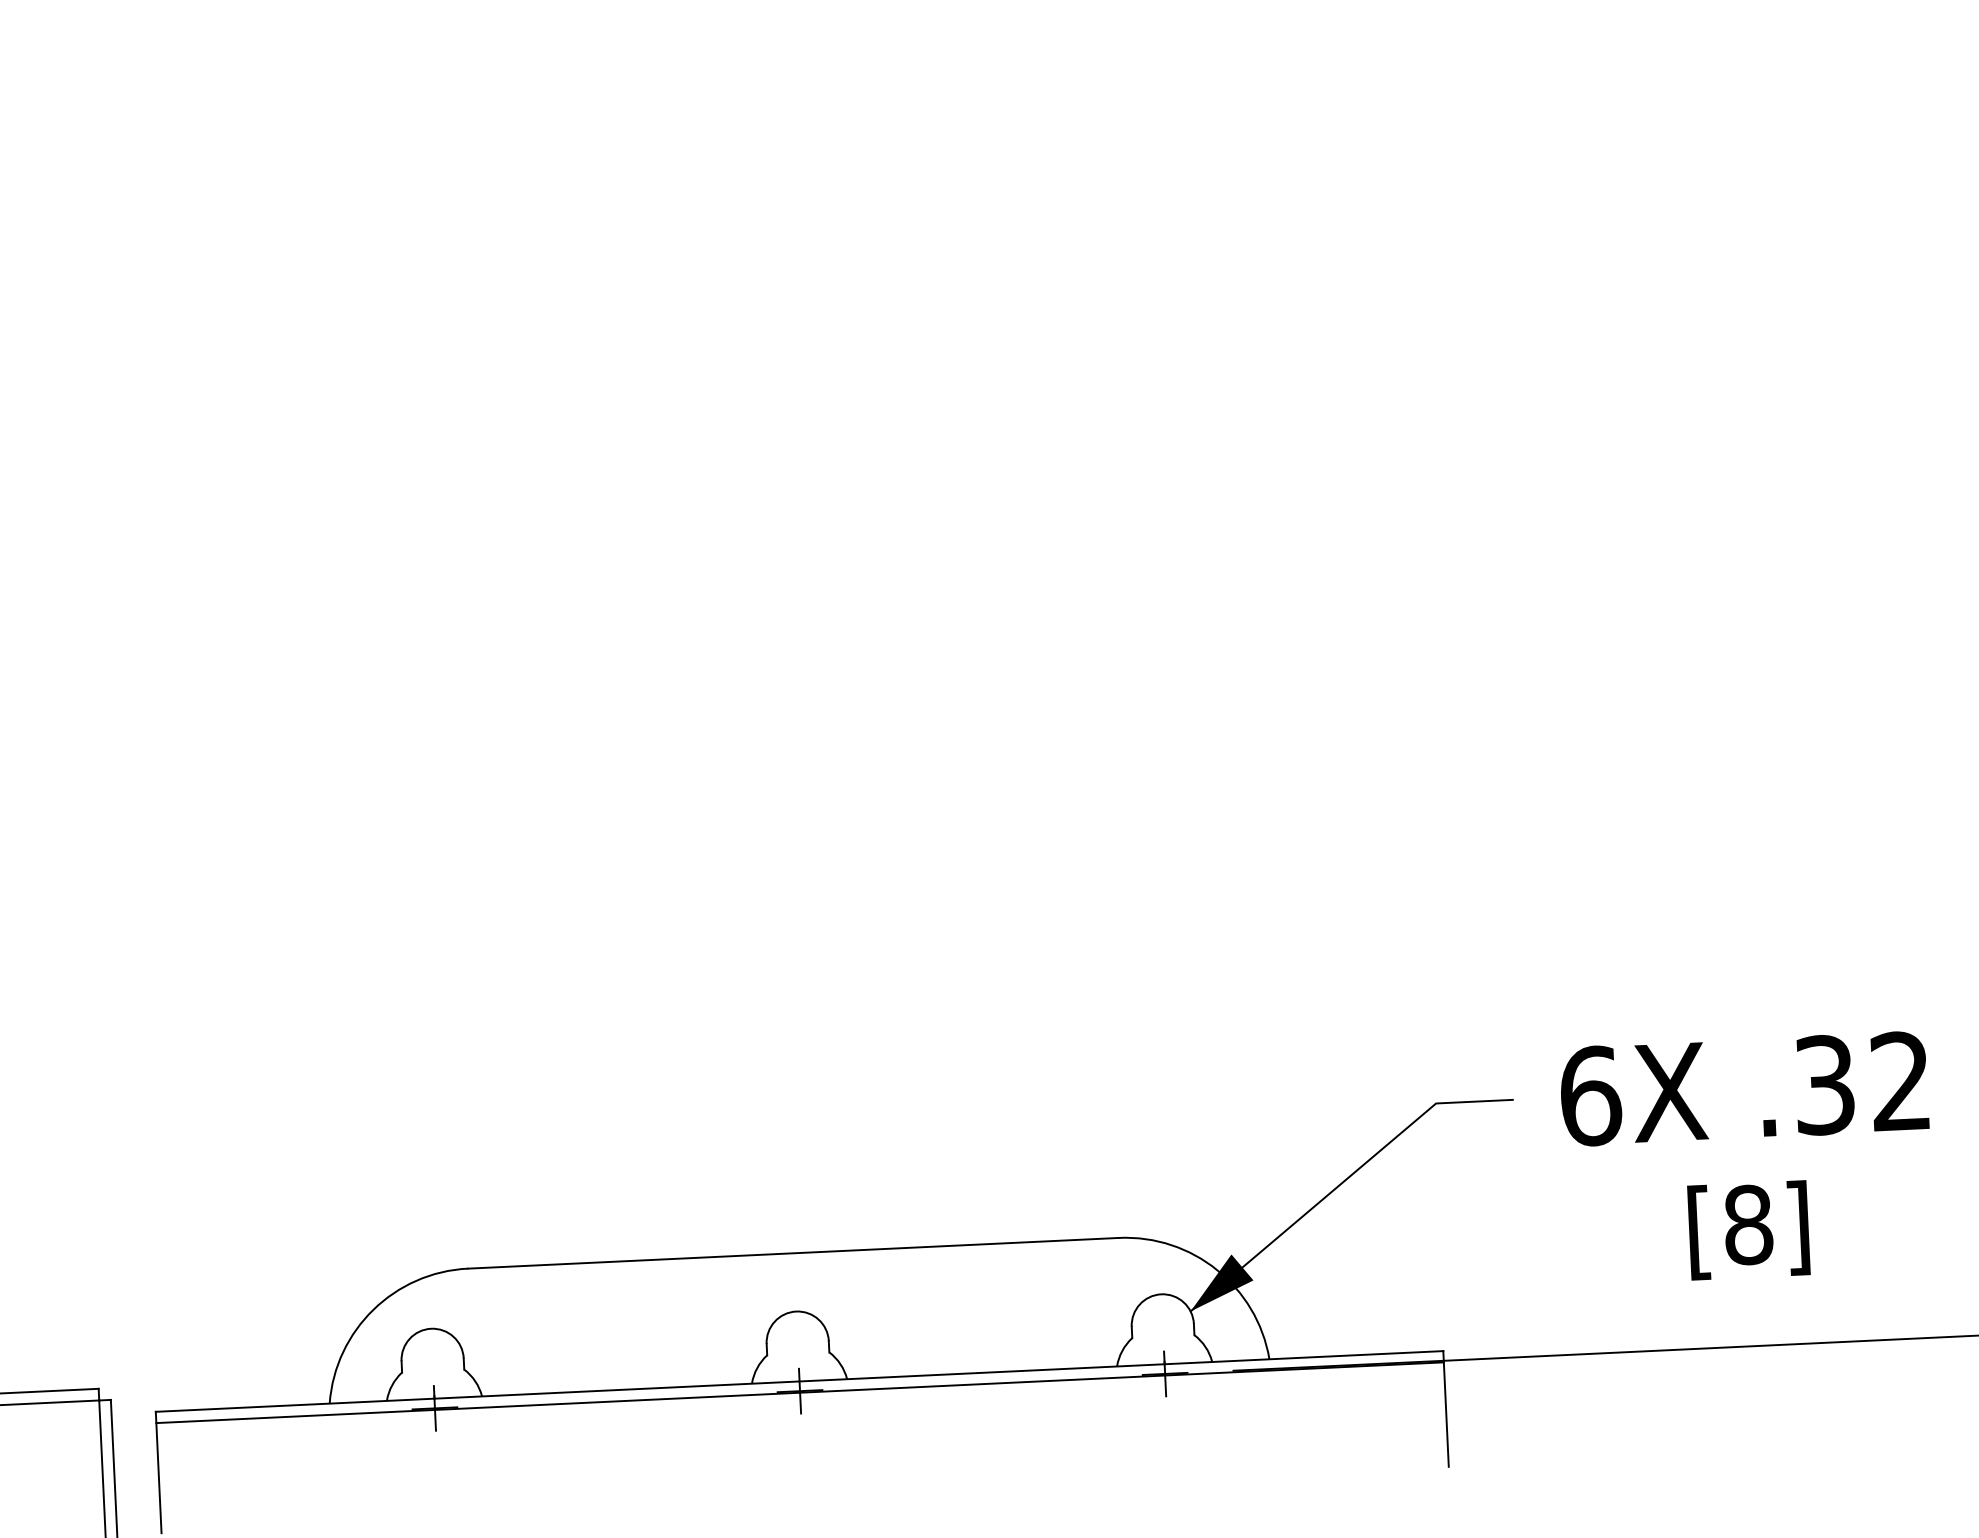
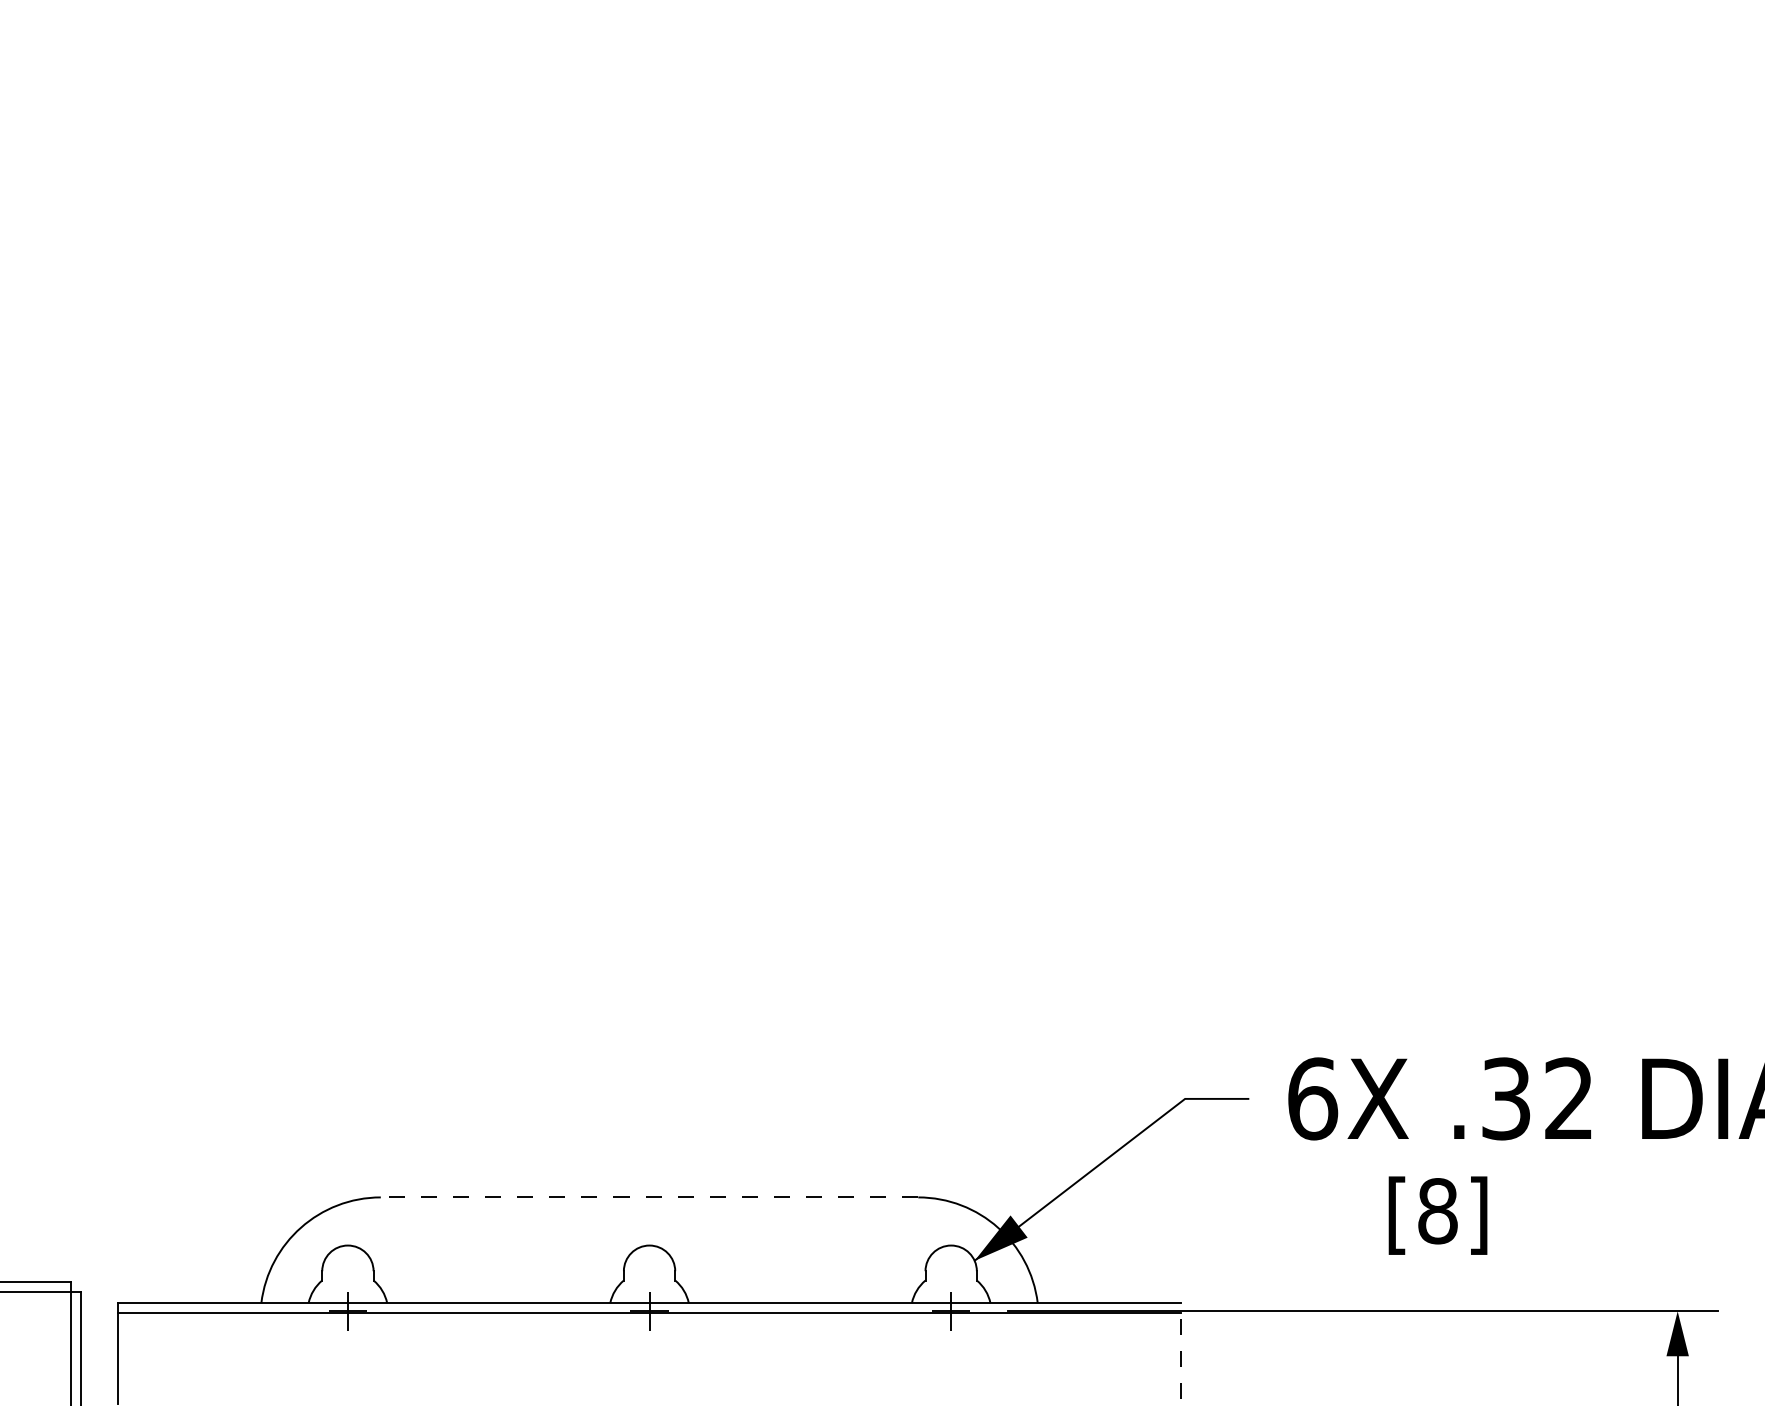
line: (793, 1253) -> (649, 1197), solid -> dashed
line: (1446, 1409) -> (1181, 1351), solid -> dashed

